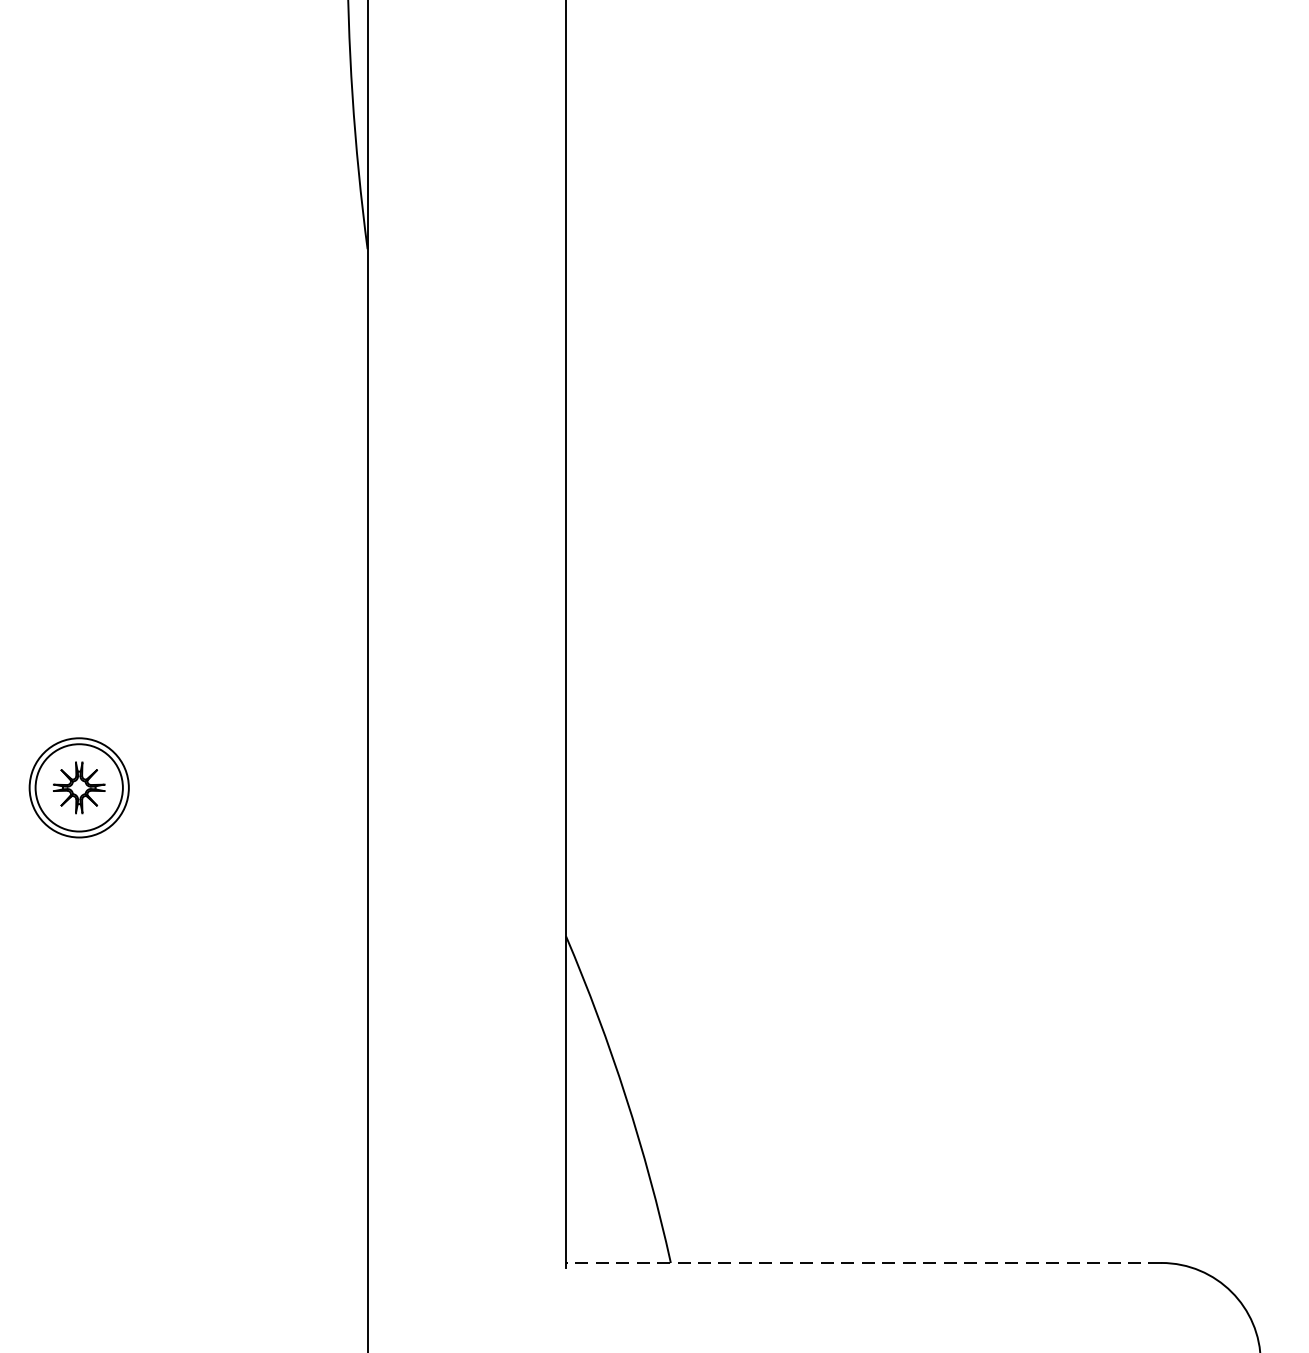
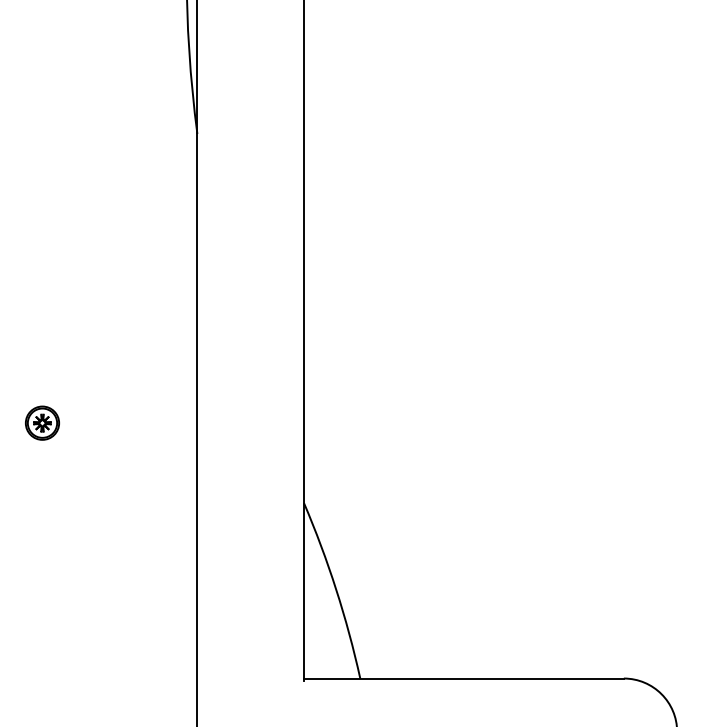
part: (79, 786) -> (42, 422), size x0.62
line: (862, 1262) -> (463, 678), dashed -> solid

